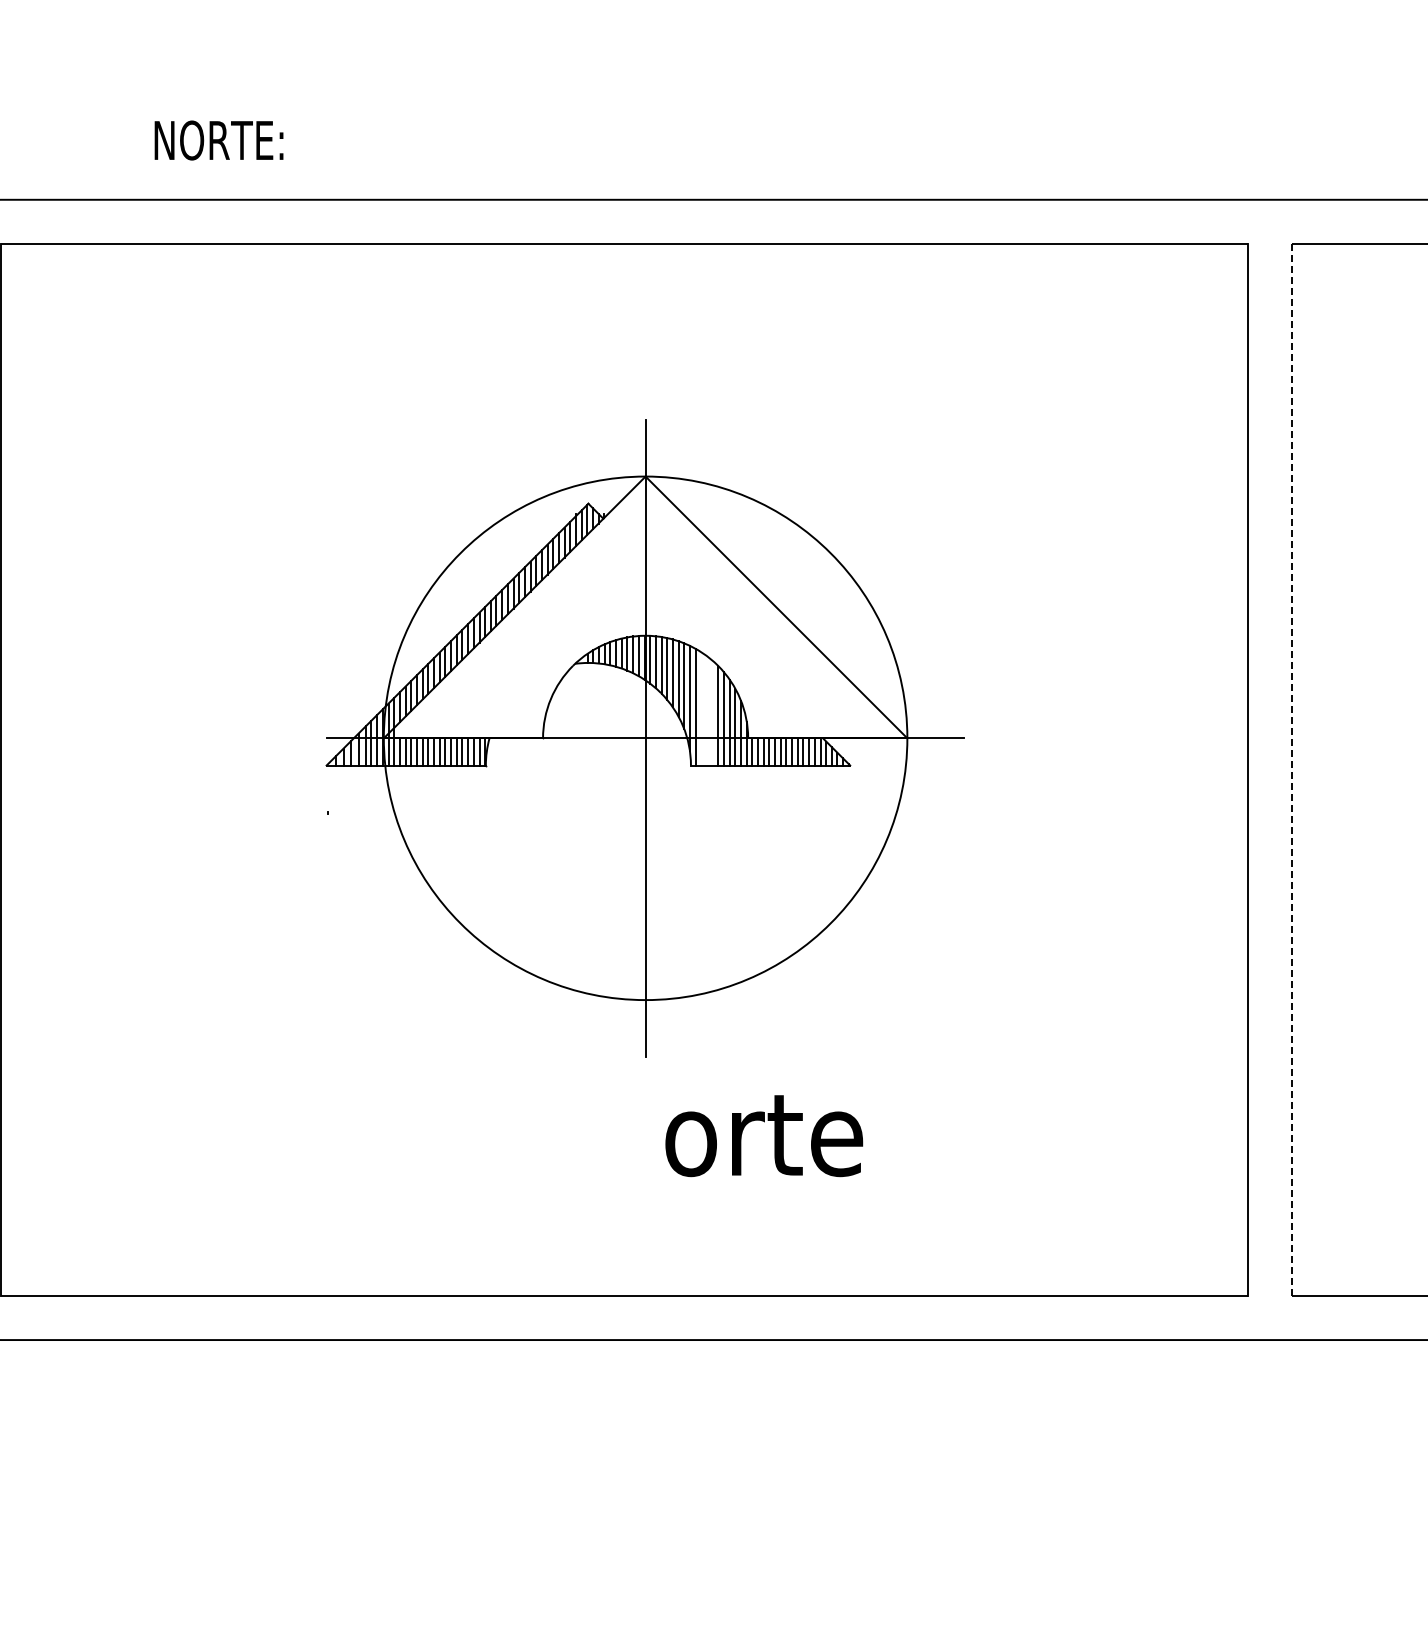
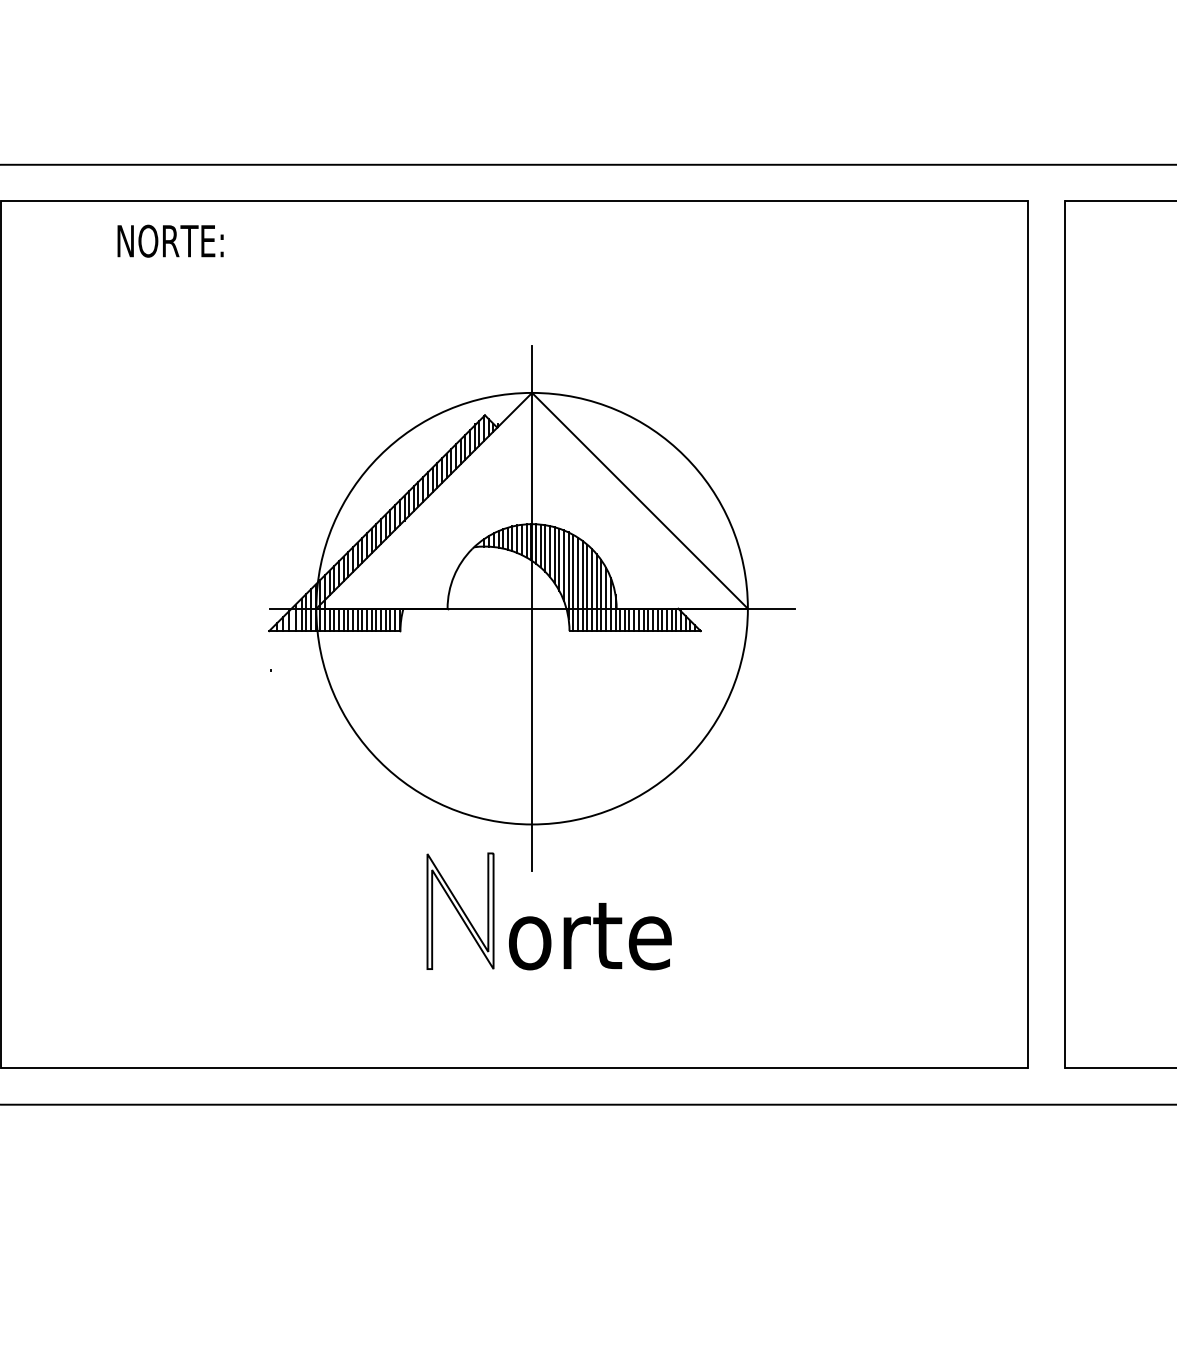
text: (218, 140) -> (170, 241), moved
line: (701, 708) -> (578, 584), added
line: (707, 710) -> (583, 585), added
line: (712, 712) -> (587, 587), added
line: (1291, 770) -> (1064, 635), dashed -> solid
part: (558, 1105) -> (460, 911), added
text: (764, 1136) -> (590, 936), moved

